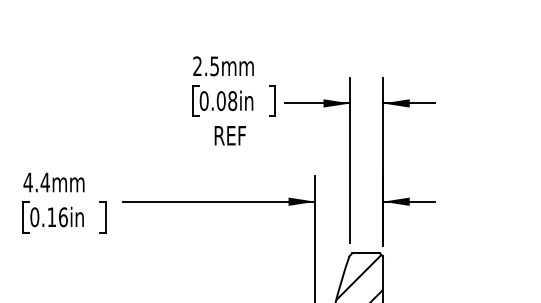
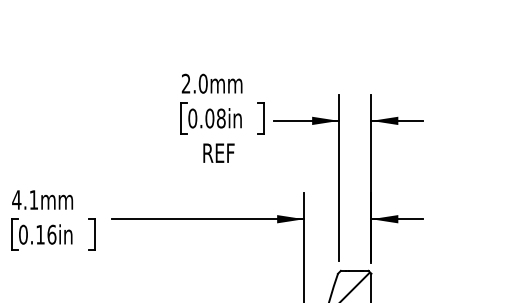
text: (214, 66) -> (203, 83), 2.5mm -> 2.0mm
text: (44, 182) -> (33, 199), 4.4mm -> 4.1mm

